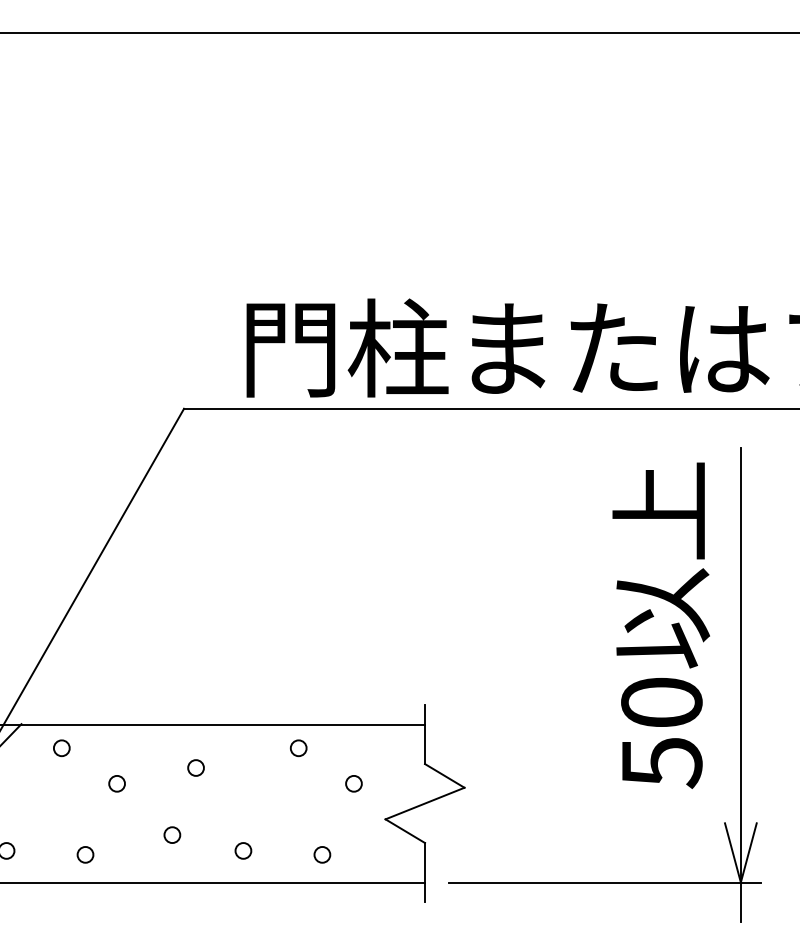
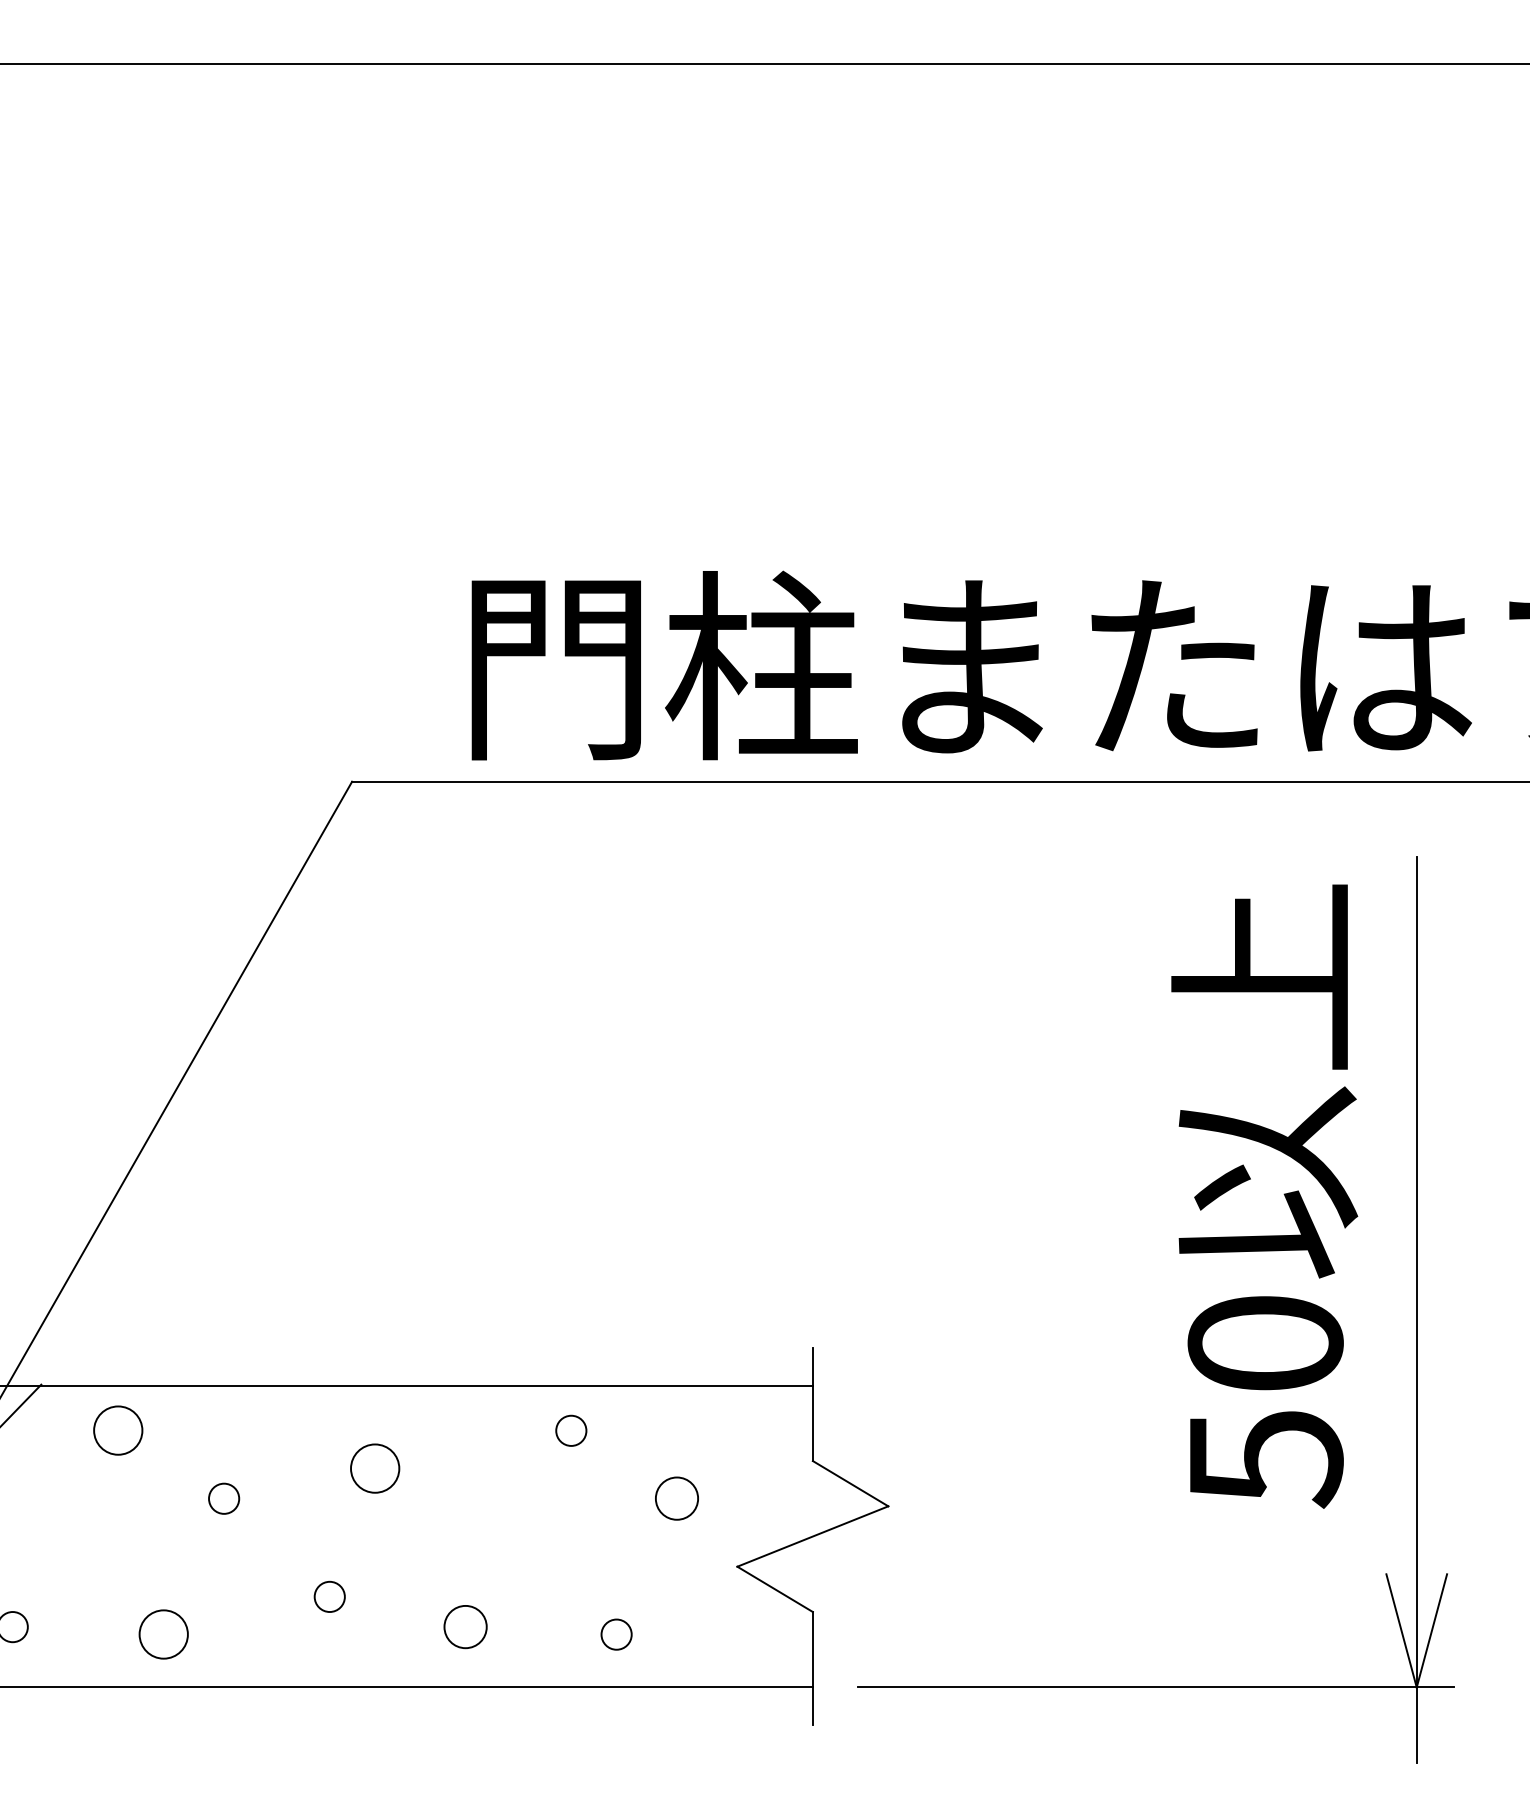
circle: (61, 748) -> (117, 1431), size x1.6
circle: (195, 767) -> (373, 1467), size x1.6
circle: (353, 783) -> (676, 1498), size x1.4
circle: (243, 850) -> (465, 1626), size x1.4
circle: (85, 854) -> (163, 1633), size x1.6

